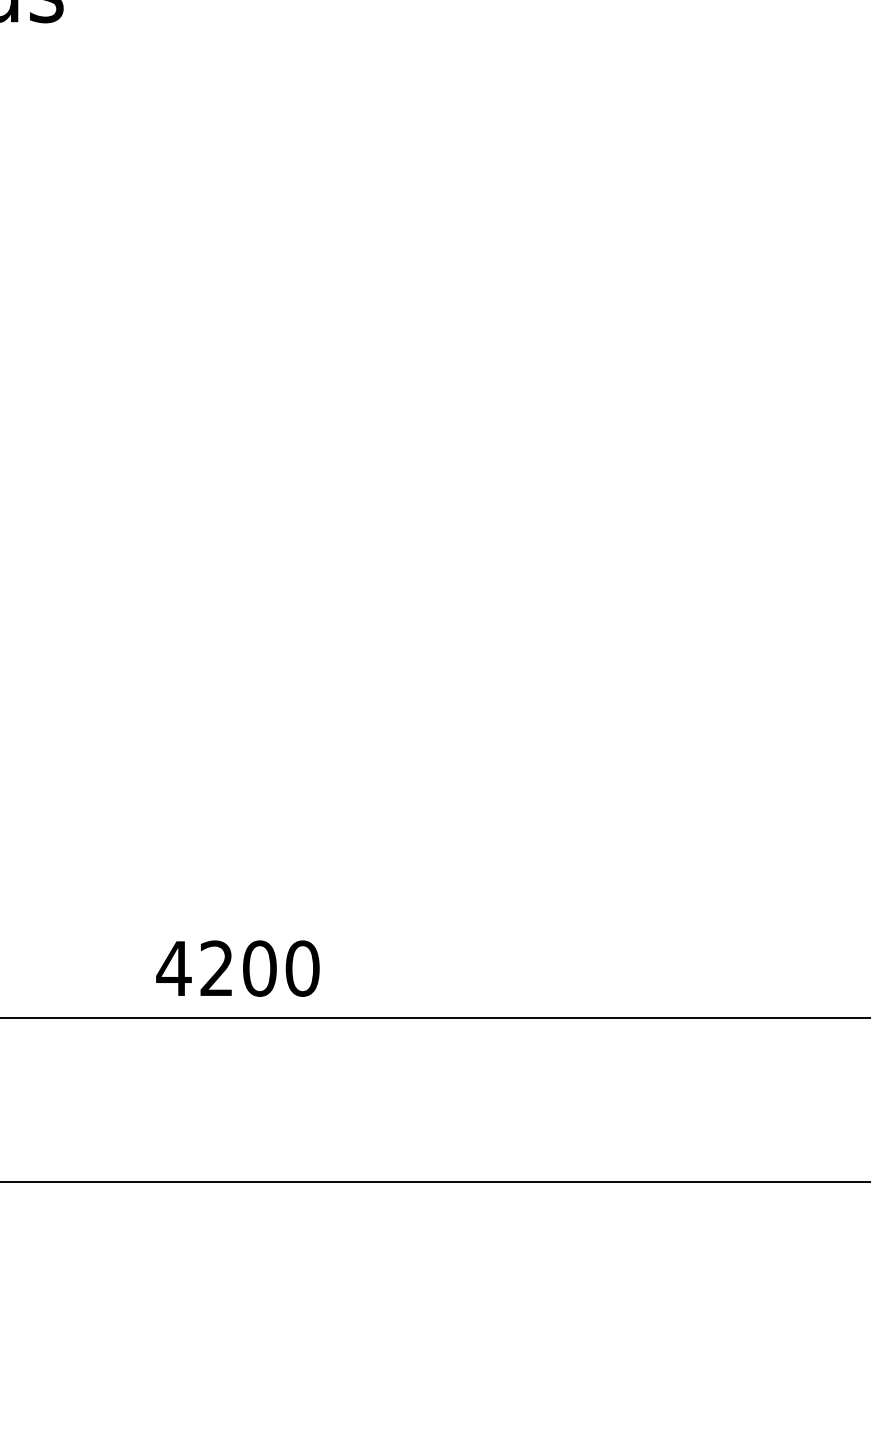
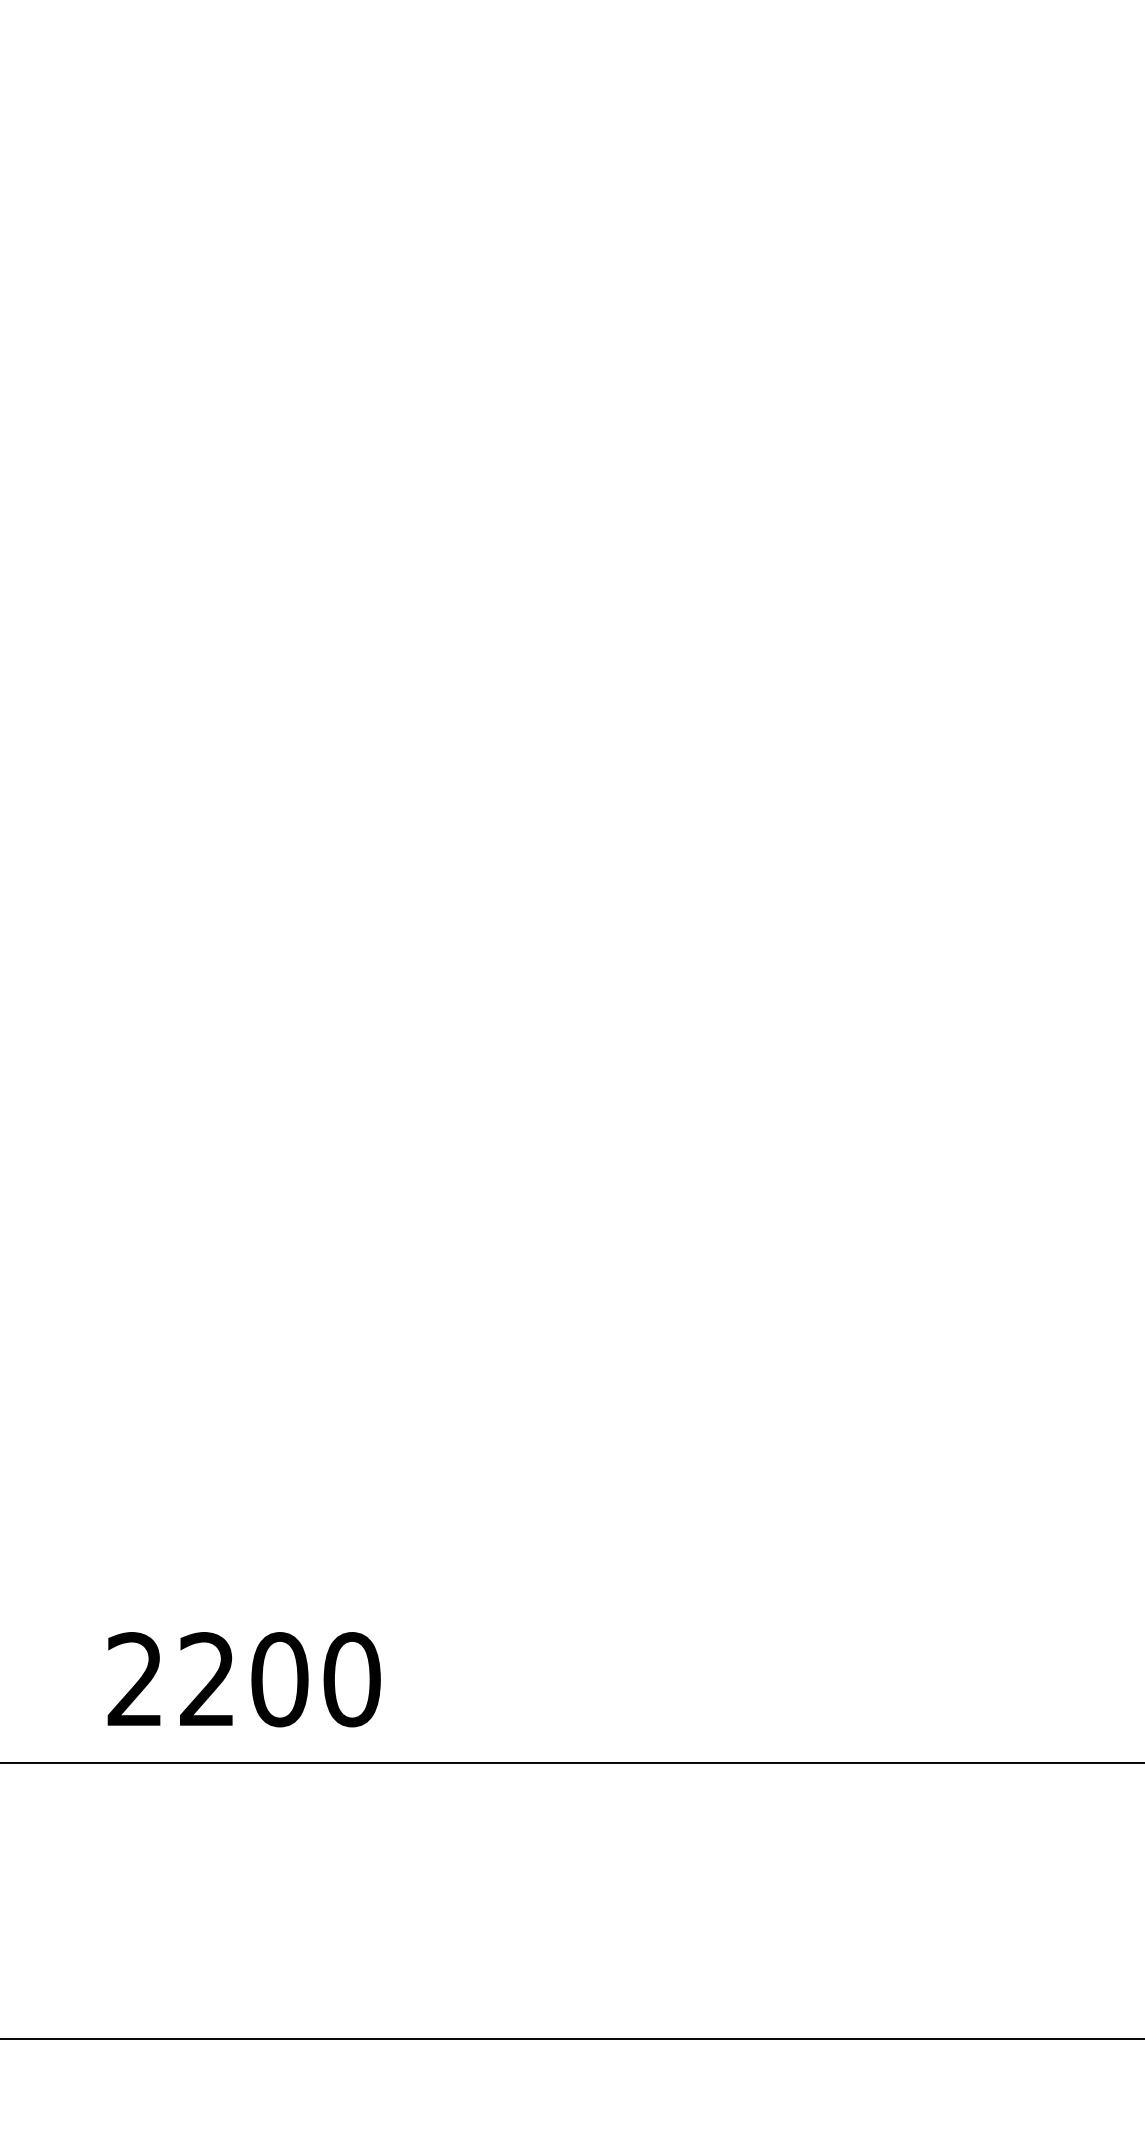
text: (173, 967) -> (134, 1677), 4200 -> 2200

